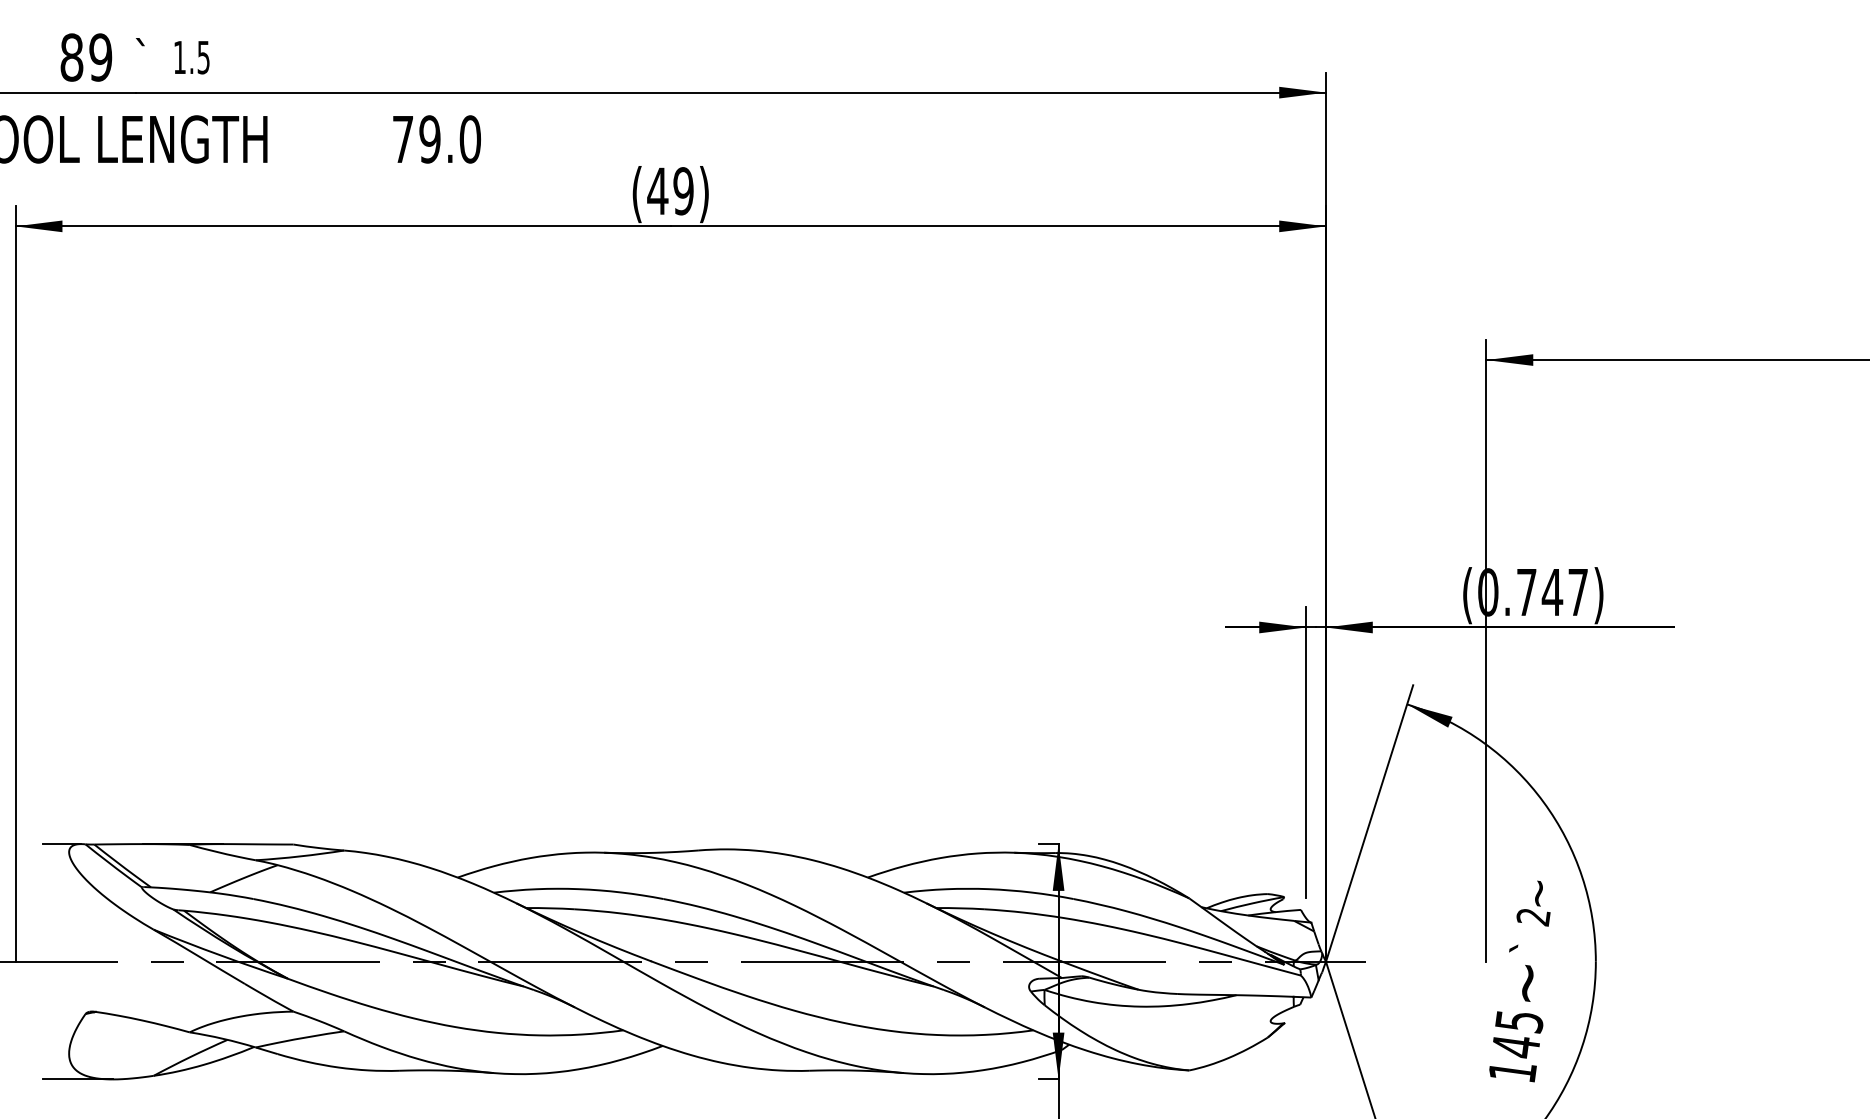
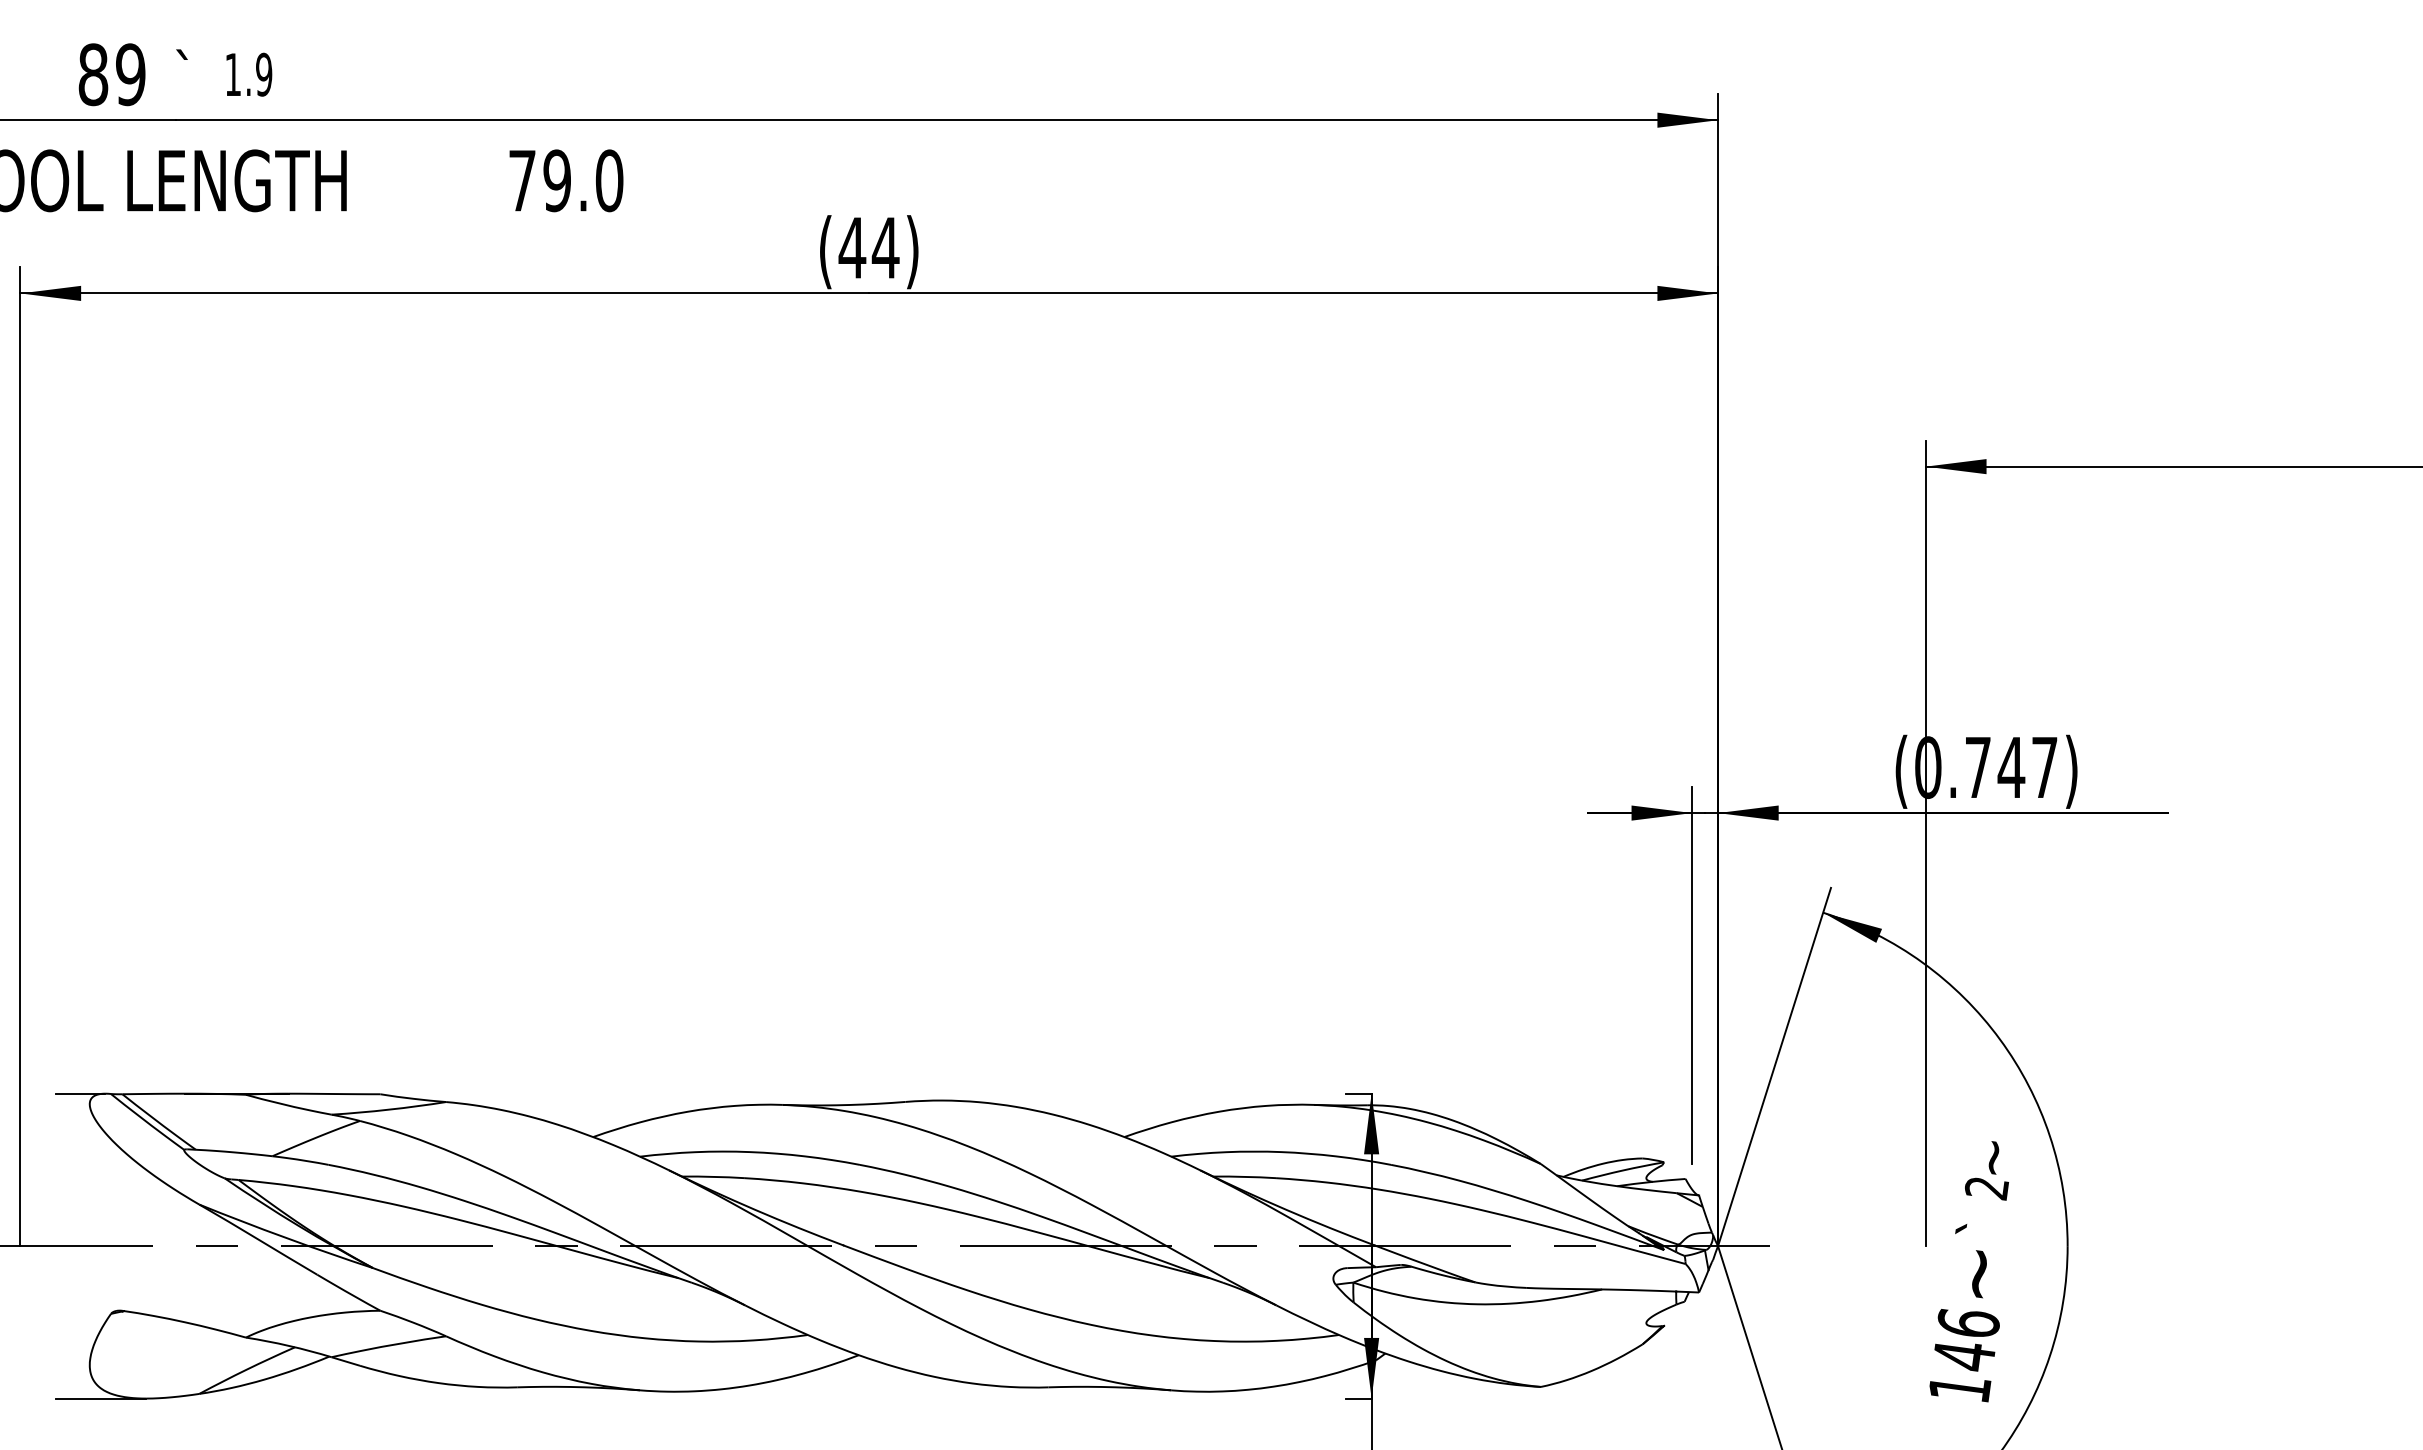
text: (204, 57) -> (264, 74), 1.5 -> 1.9
text: (683, 190) -> (885, 247), (49) -> (44)
text: (1519, 1022) -> (1968, 1324), 145 -> 146

